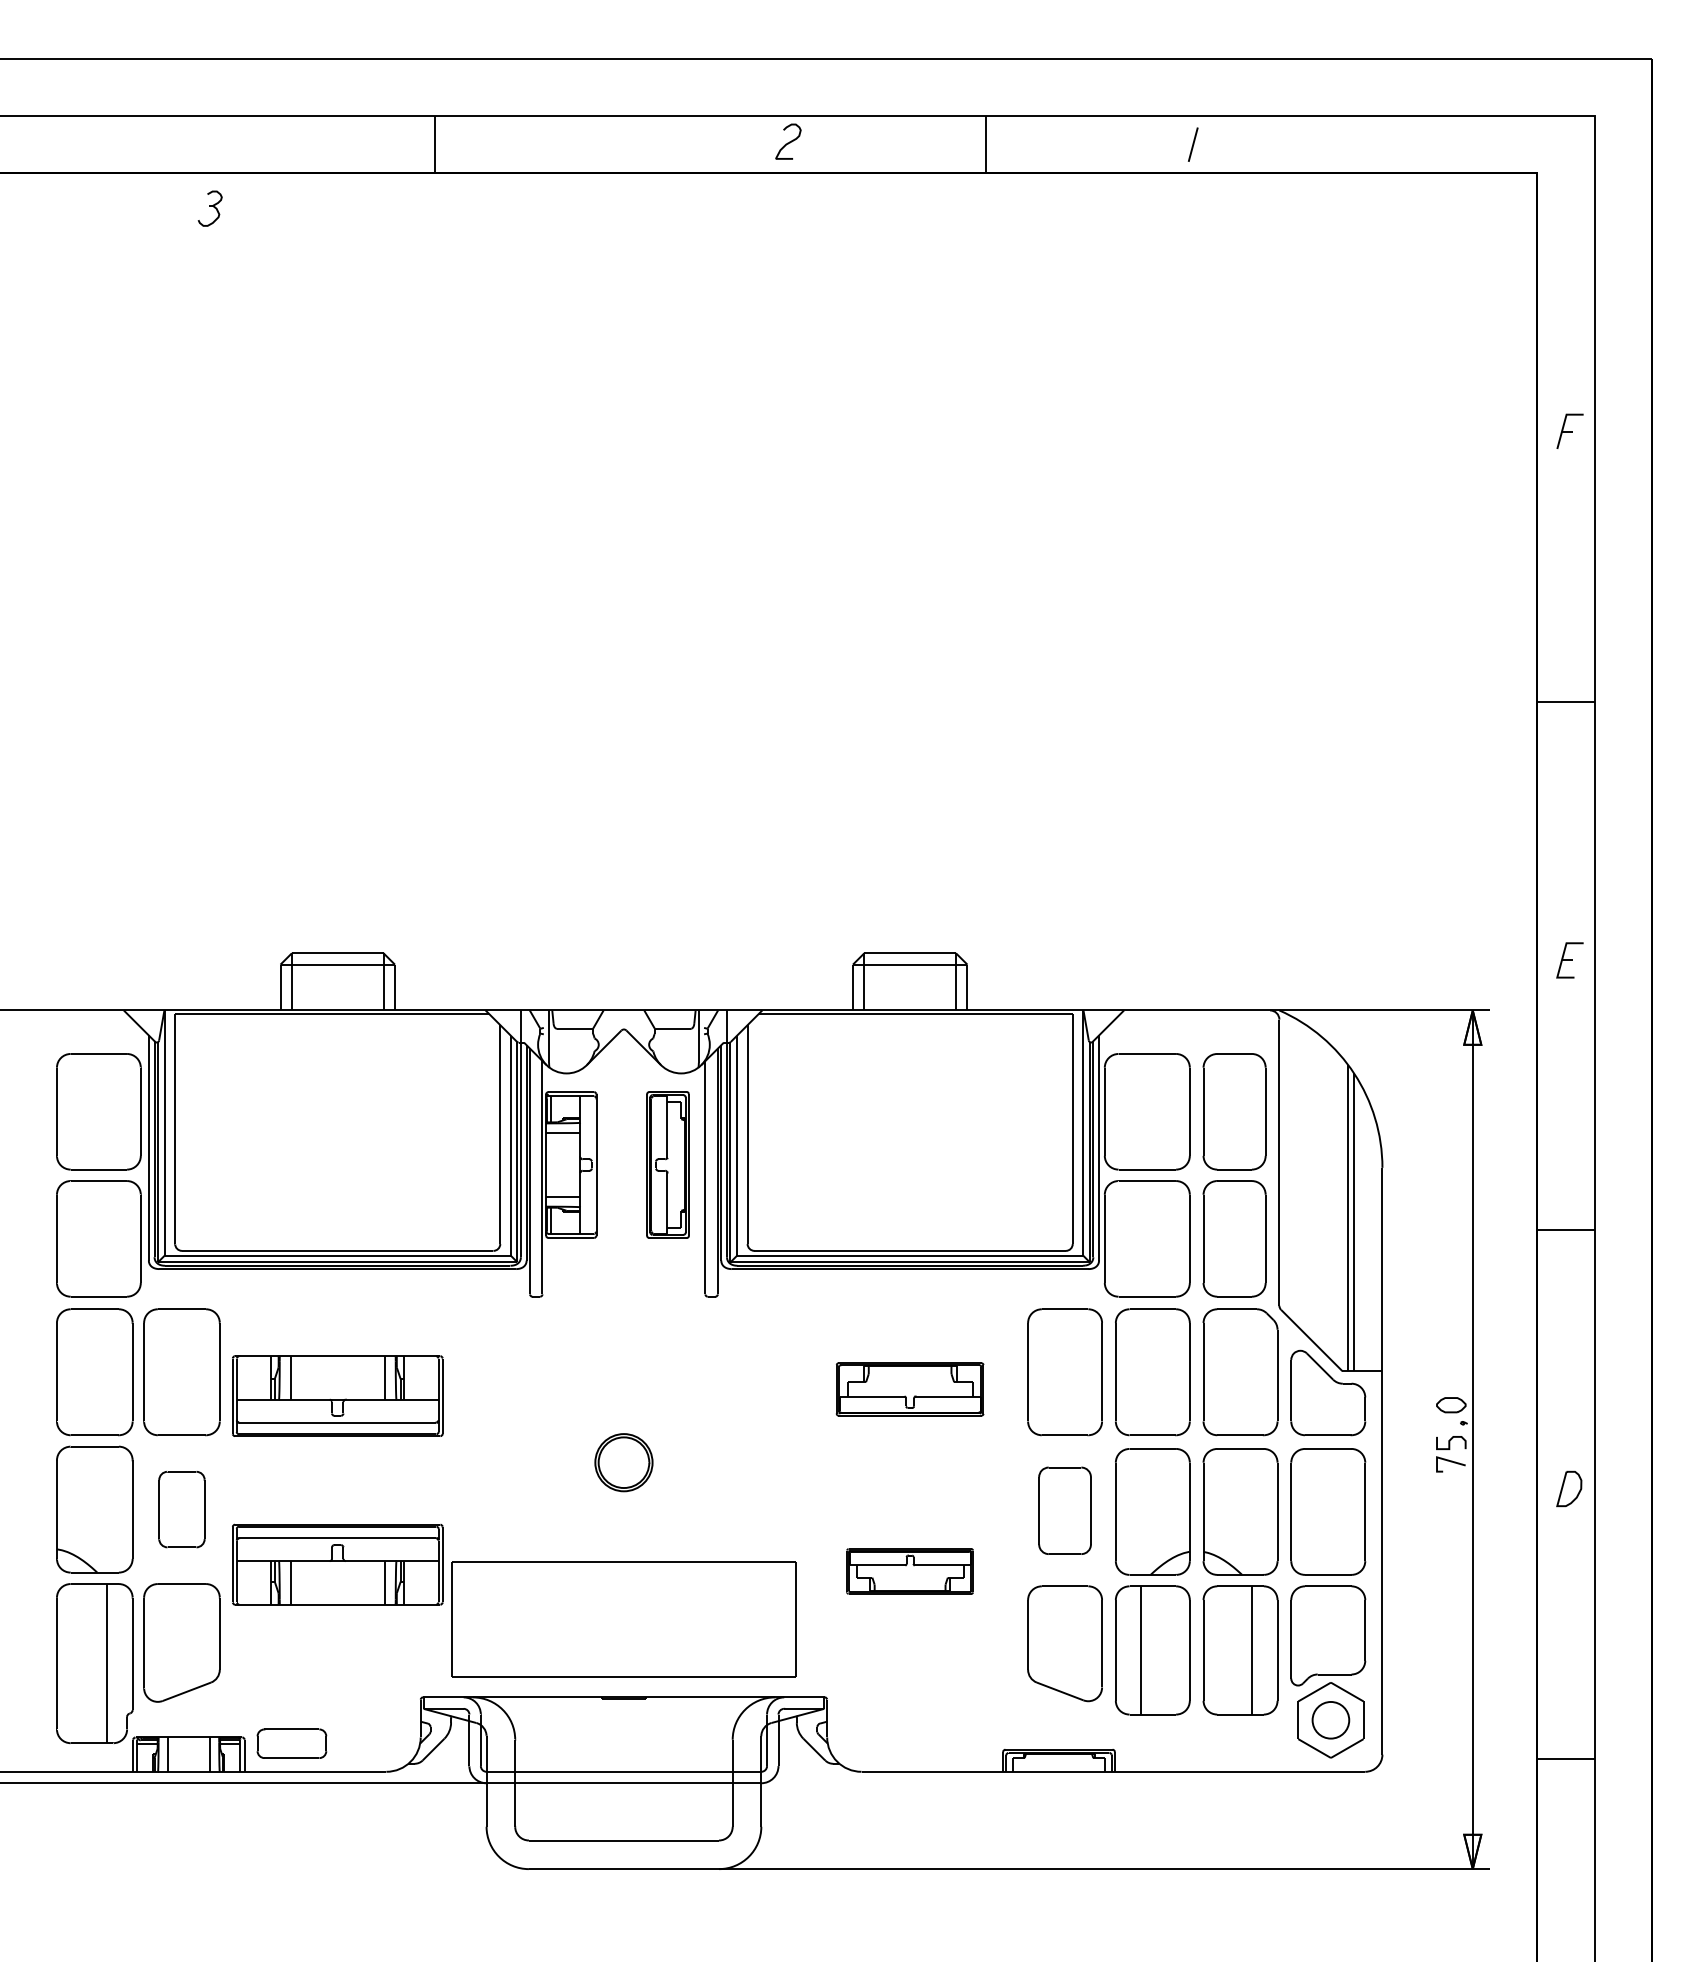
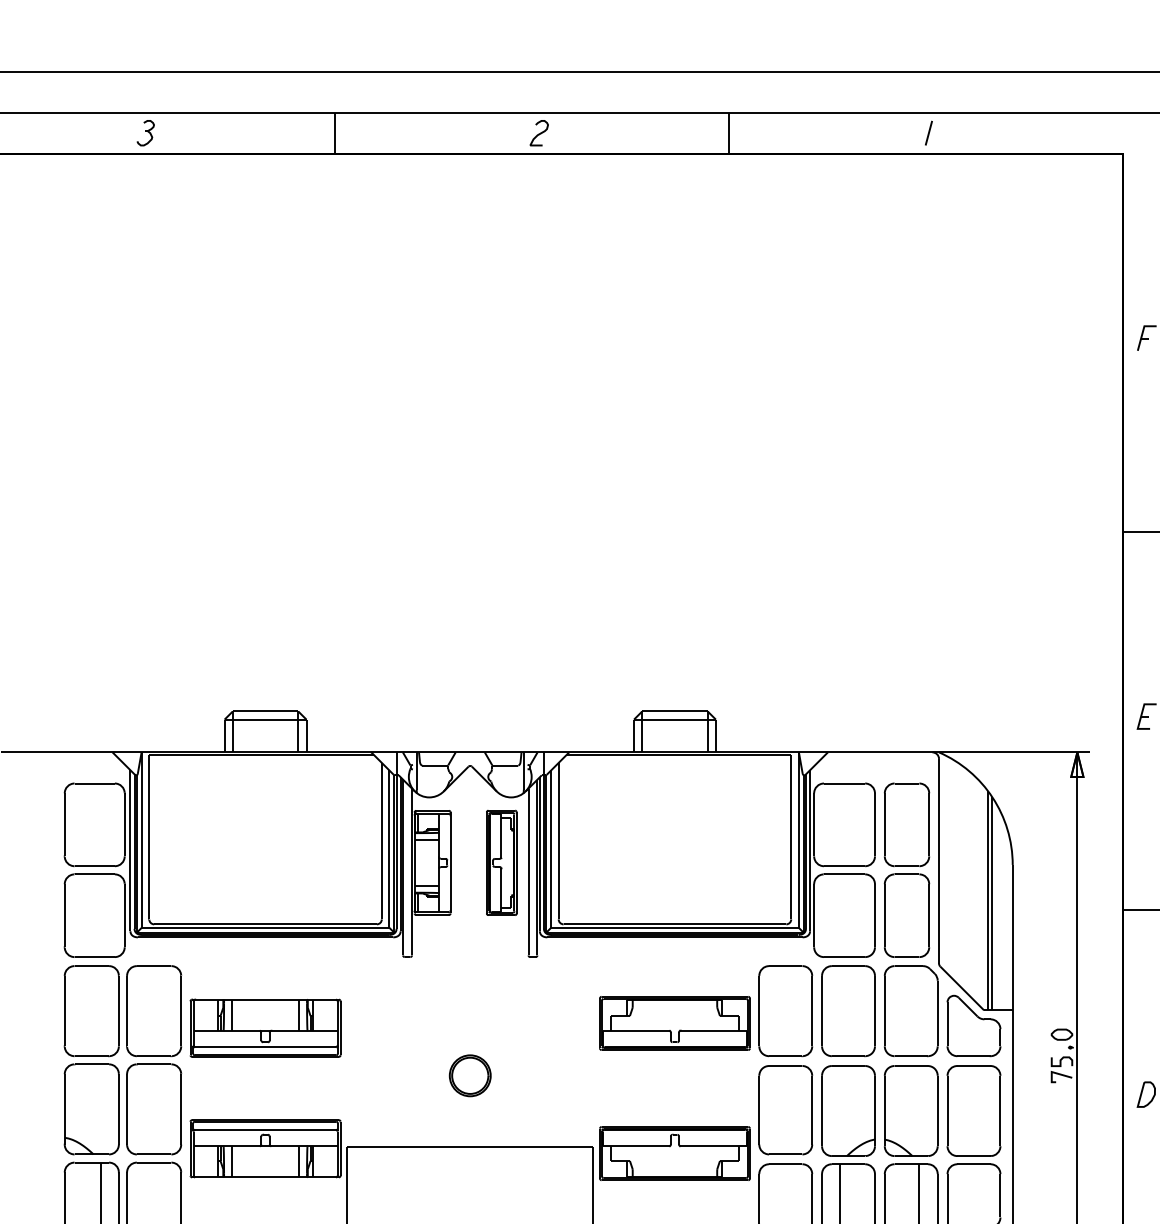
curve: (789, 141) -> (540, 133), moved
line: (1193, 144) -> (929, 133), moved
part: (209, 208) -> (145, 133), moved
part: (909, 1389) -> (674, 1023), size x1.43
part: (181, 1509) -> (153, 1109), size x1.67
part: (1064, 1510) -> (785, 1110), size x1.43
part: (909, 1571) -> (674, 1153), size x1.67

